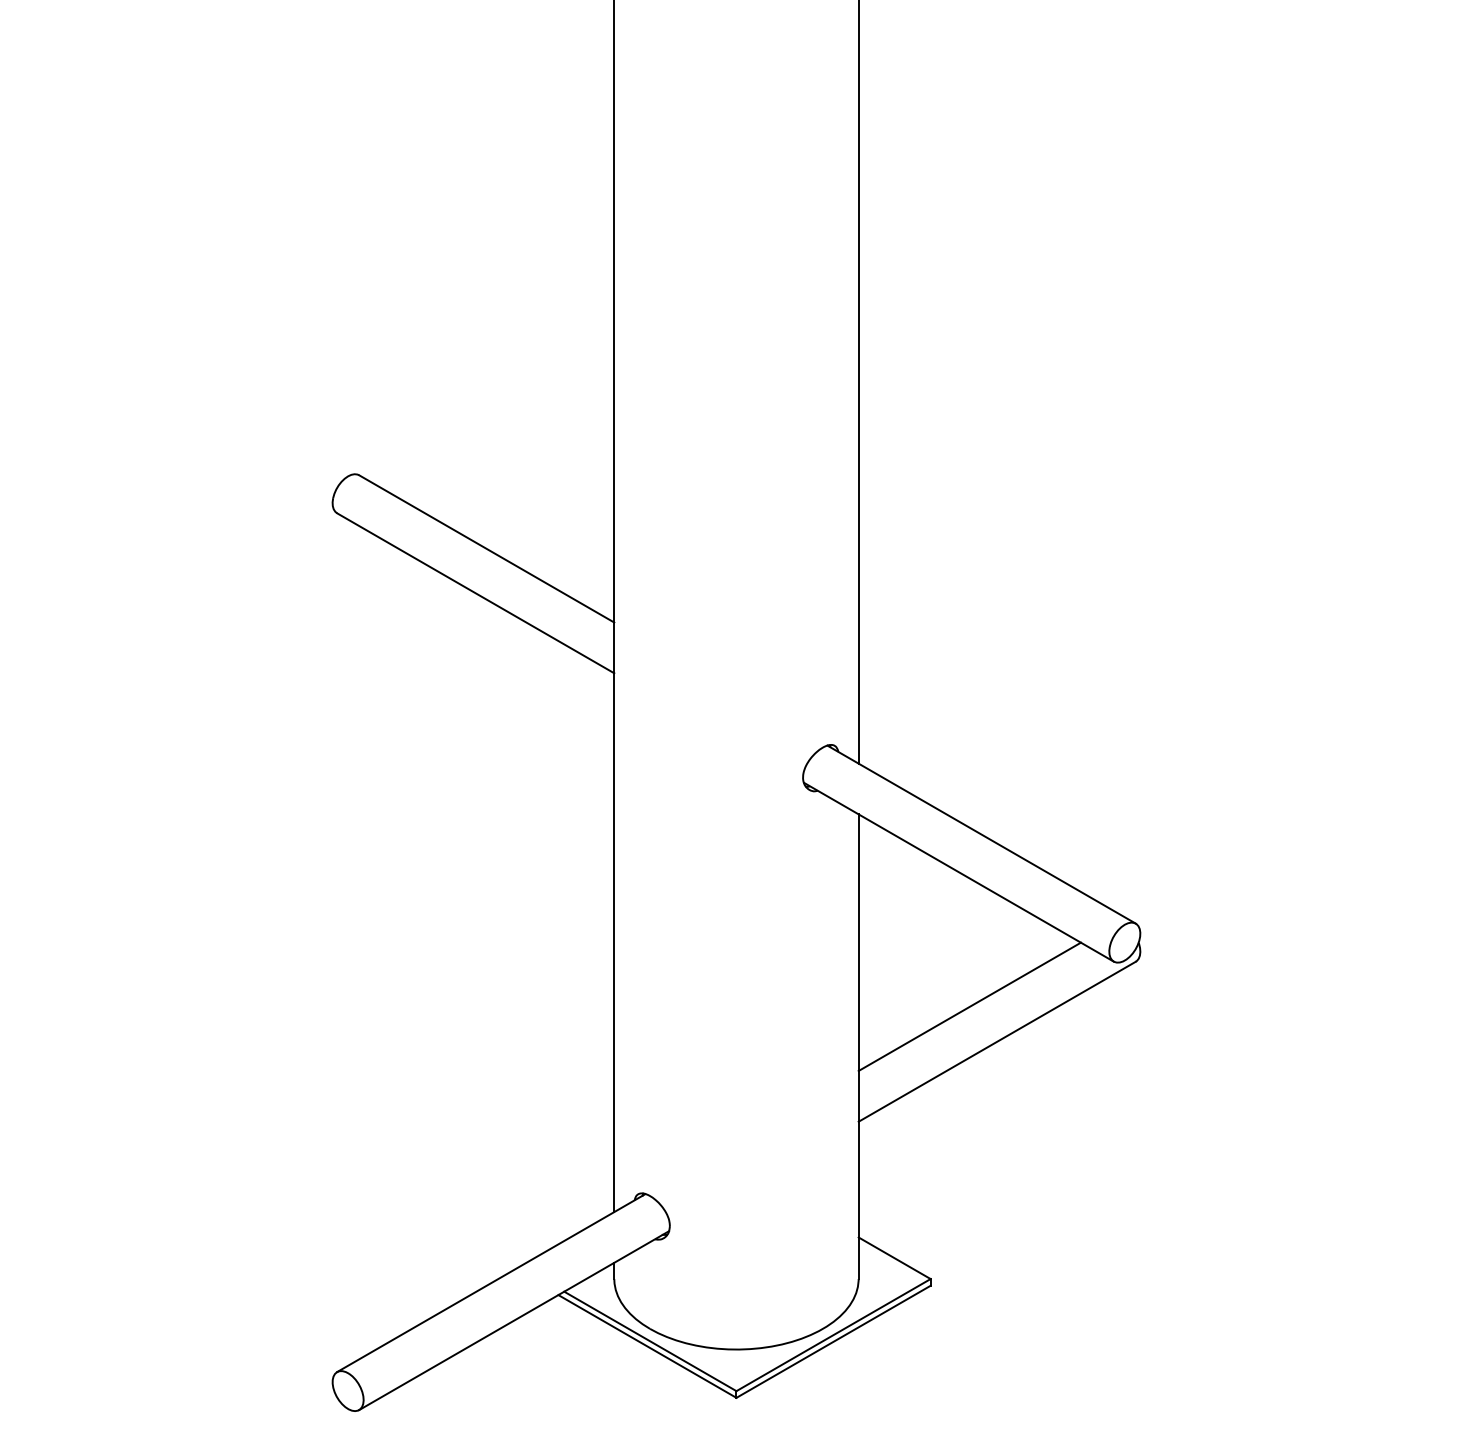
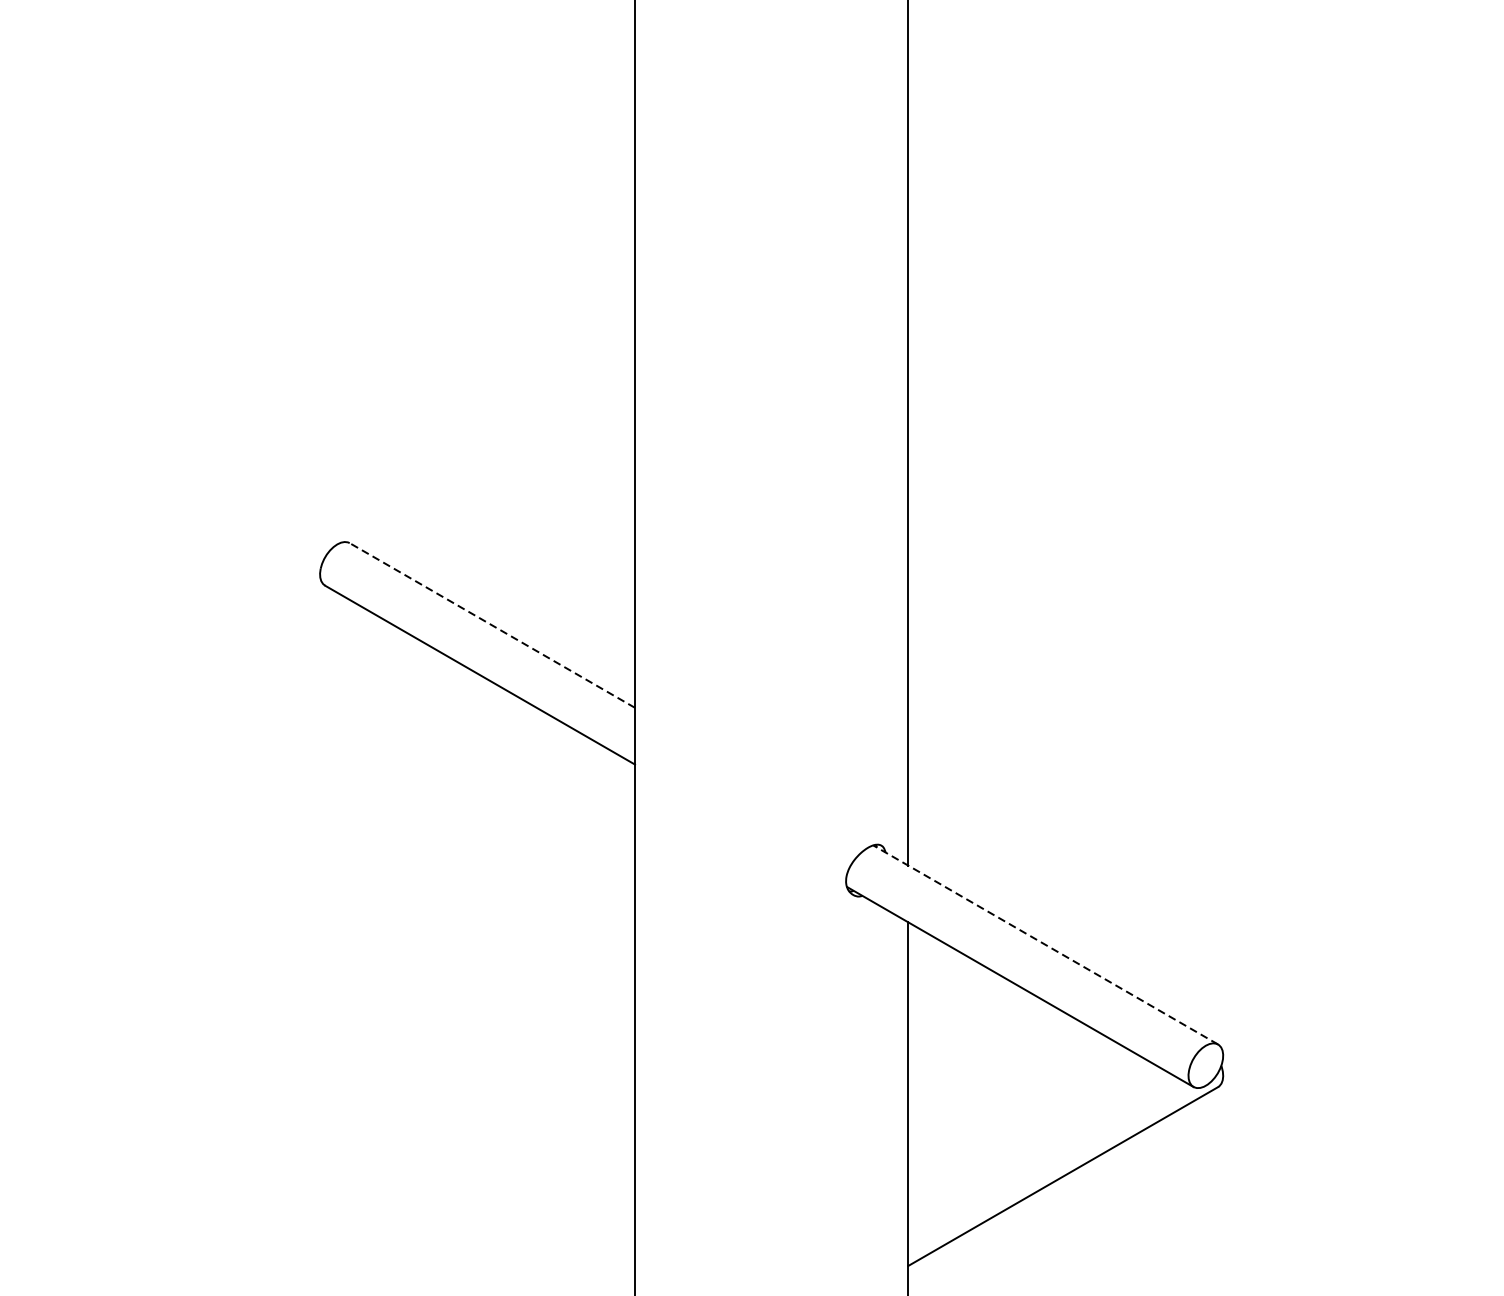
line: (486, 548) -> (492, 625), solid -> dashed
line: (981, 834) -> (1045, 944), solid -> dashed
line: (969, 1006) -> (1032, 1137), removed

